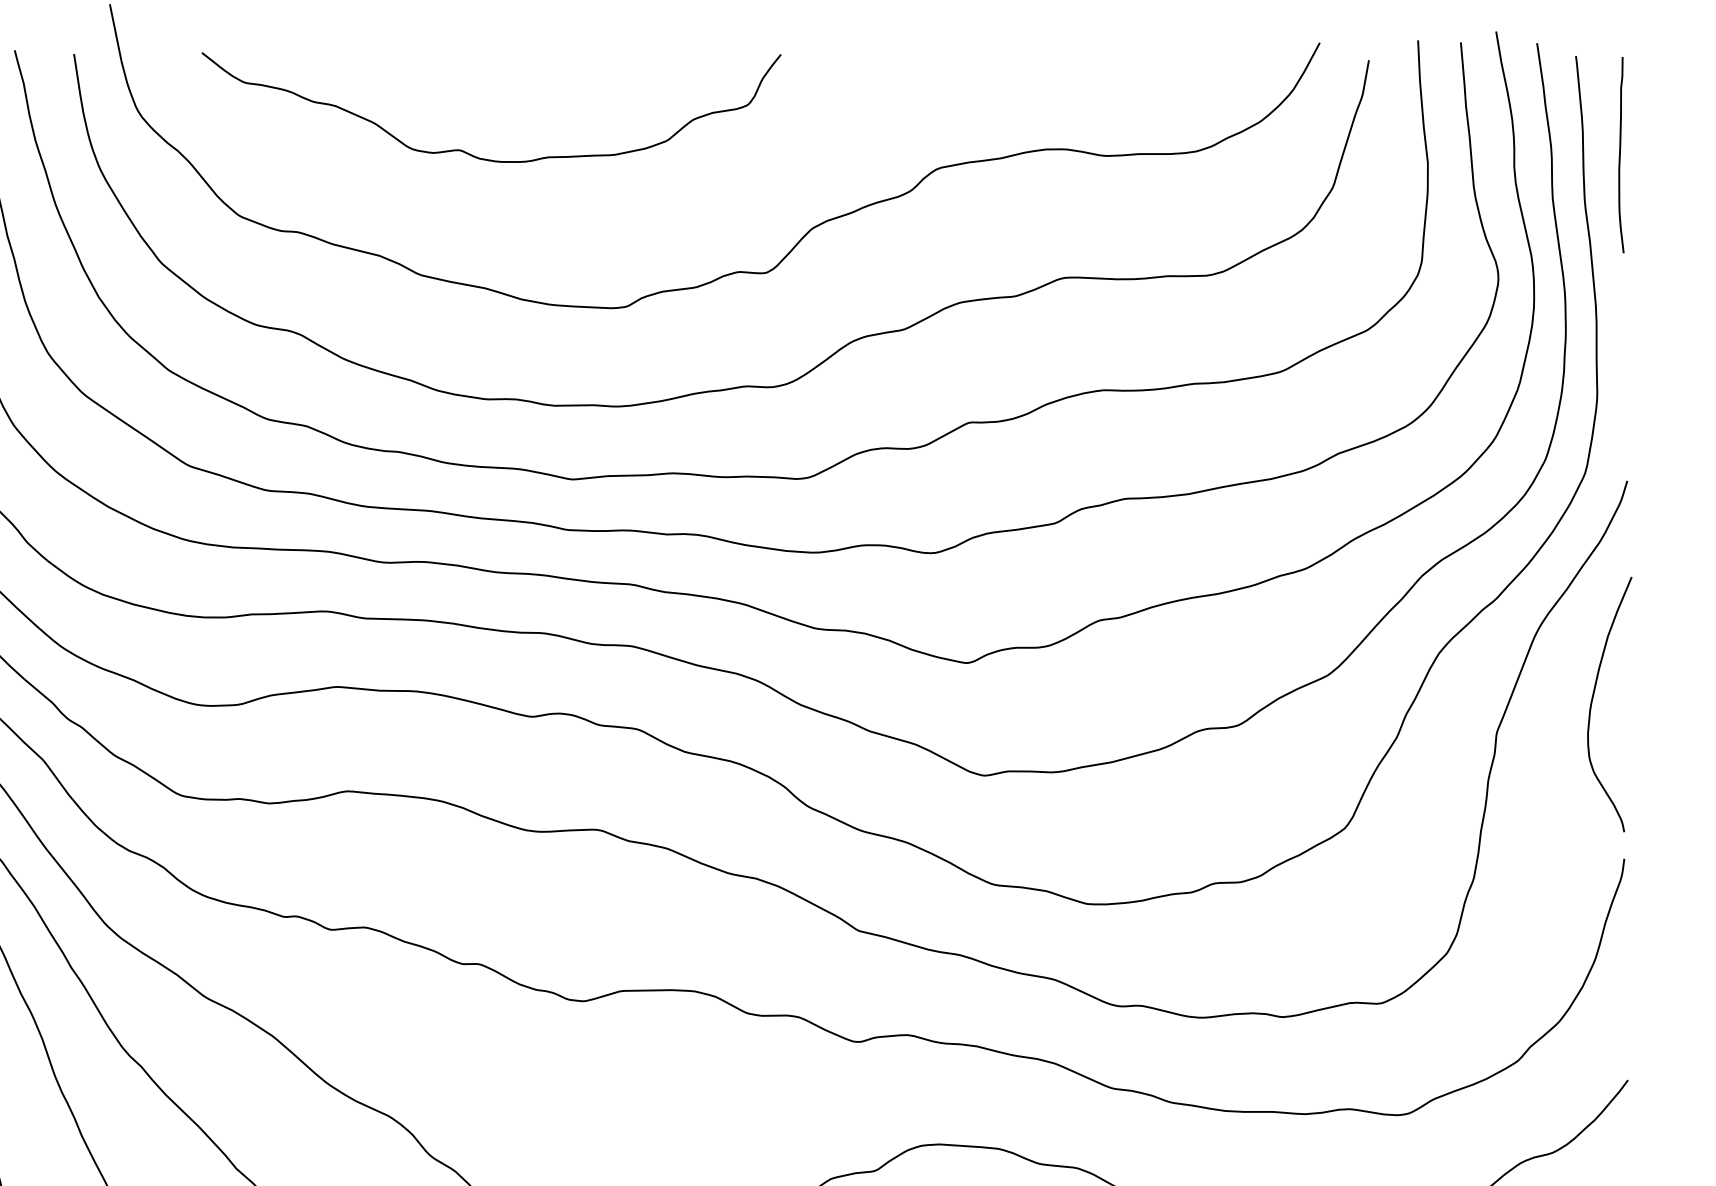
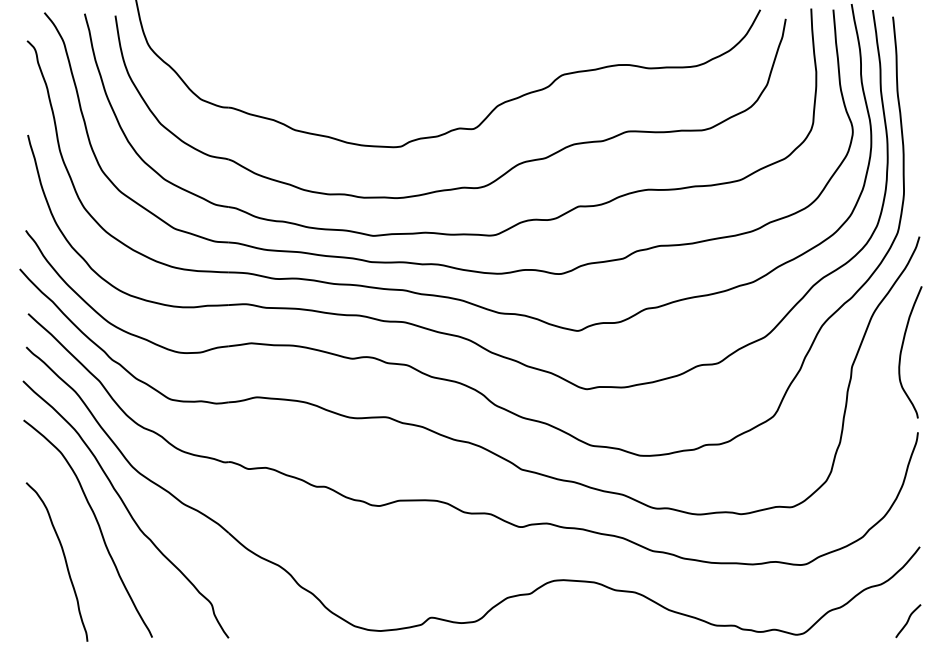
part: (470, 152) -> (320, 66), removed
curve: (1621, 154) -> (916, 67), removed

